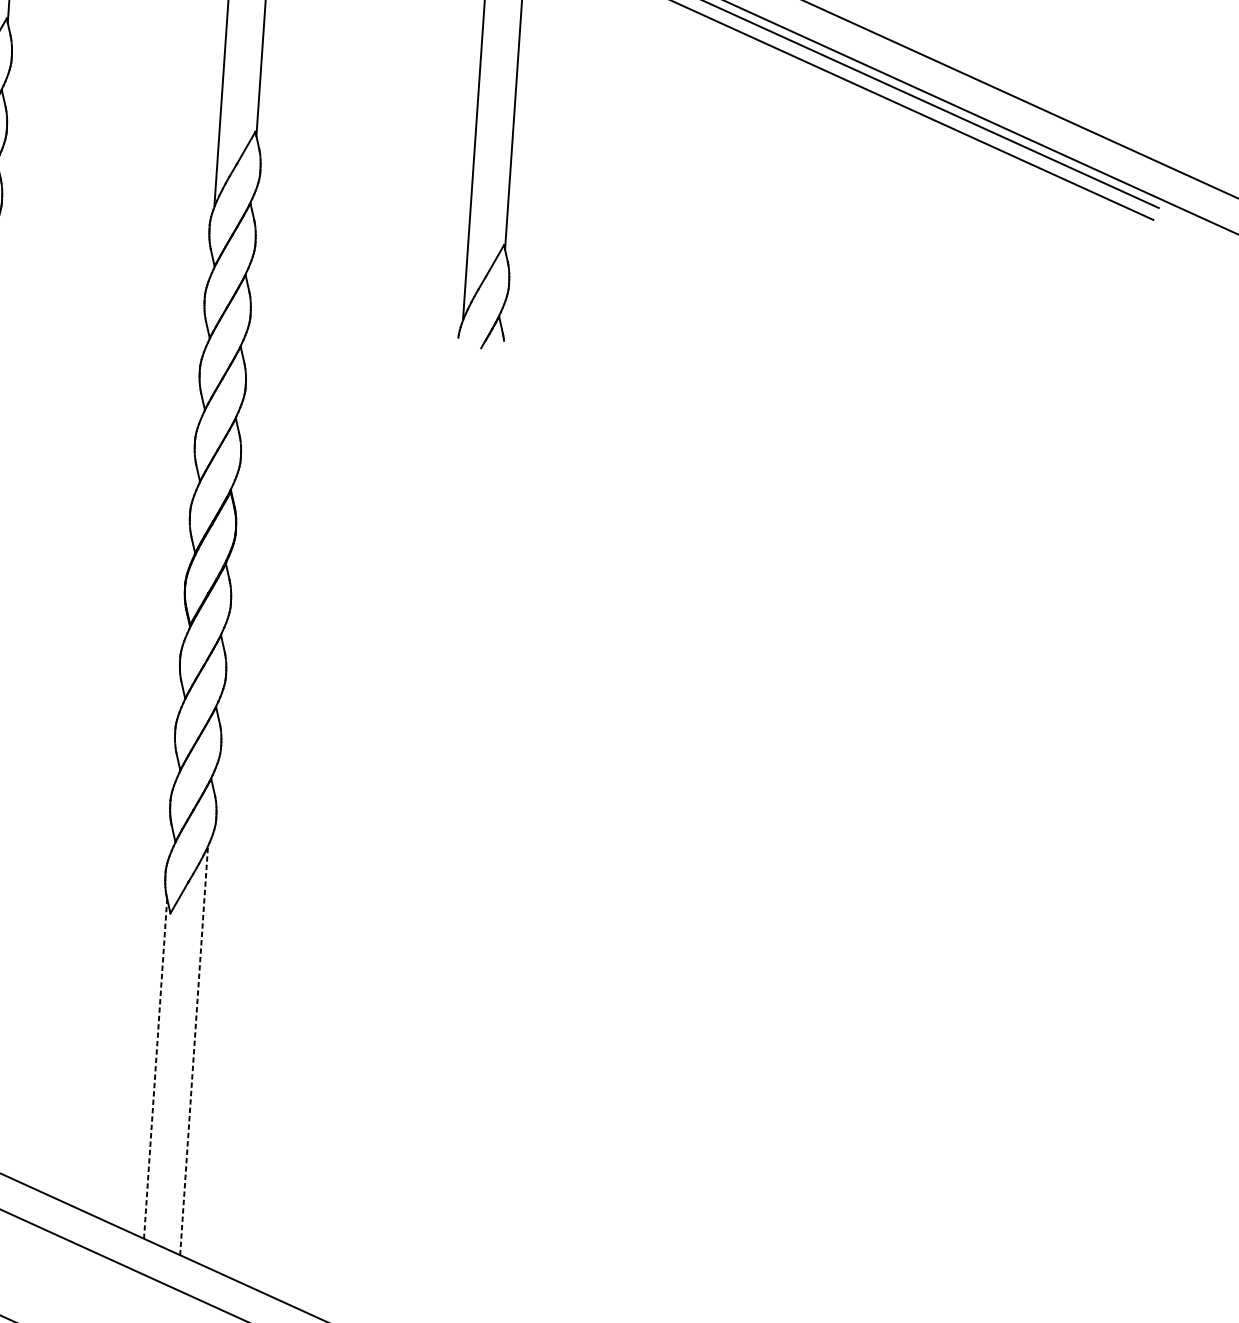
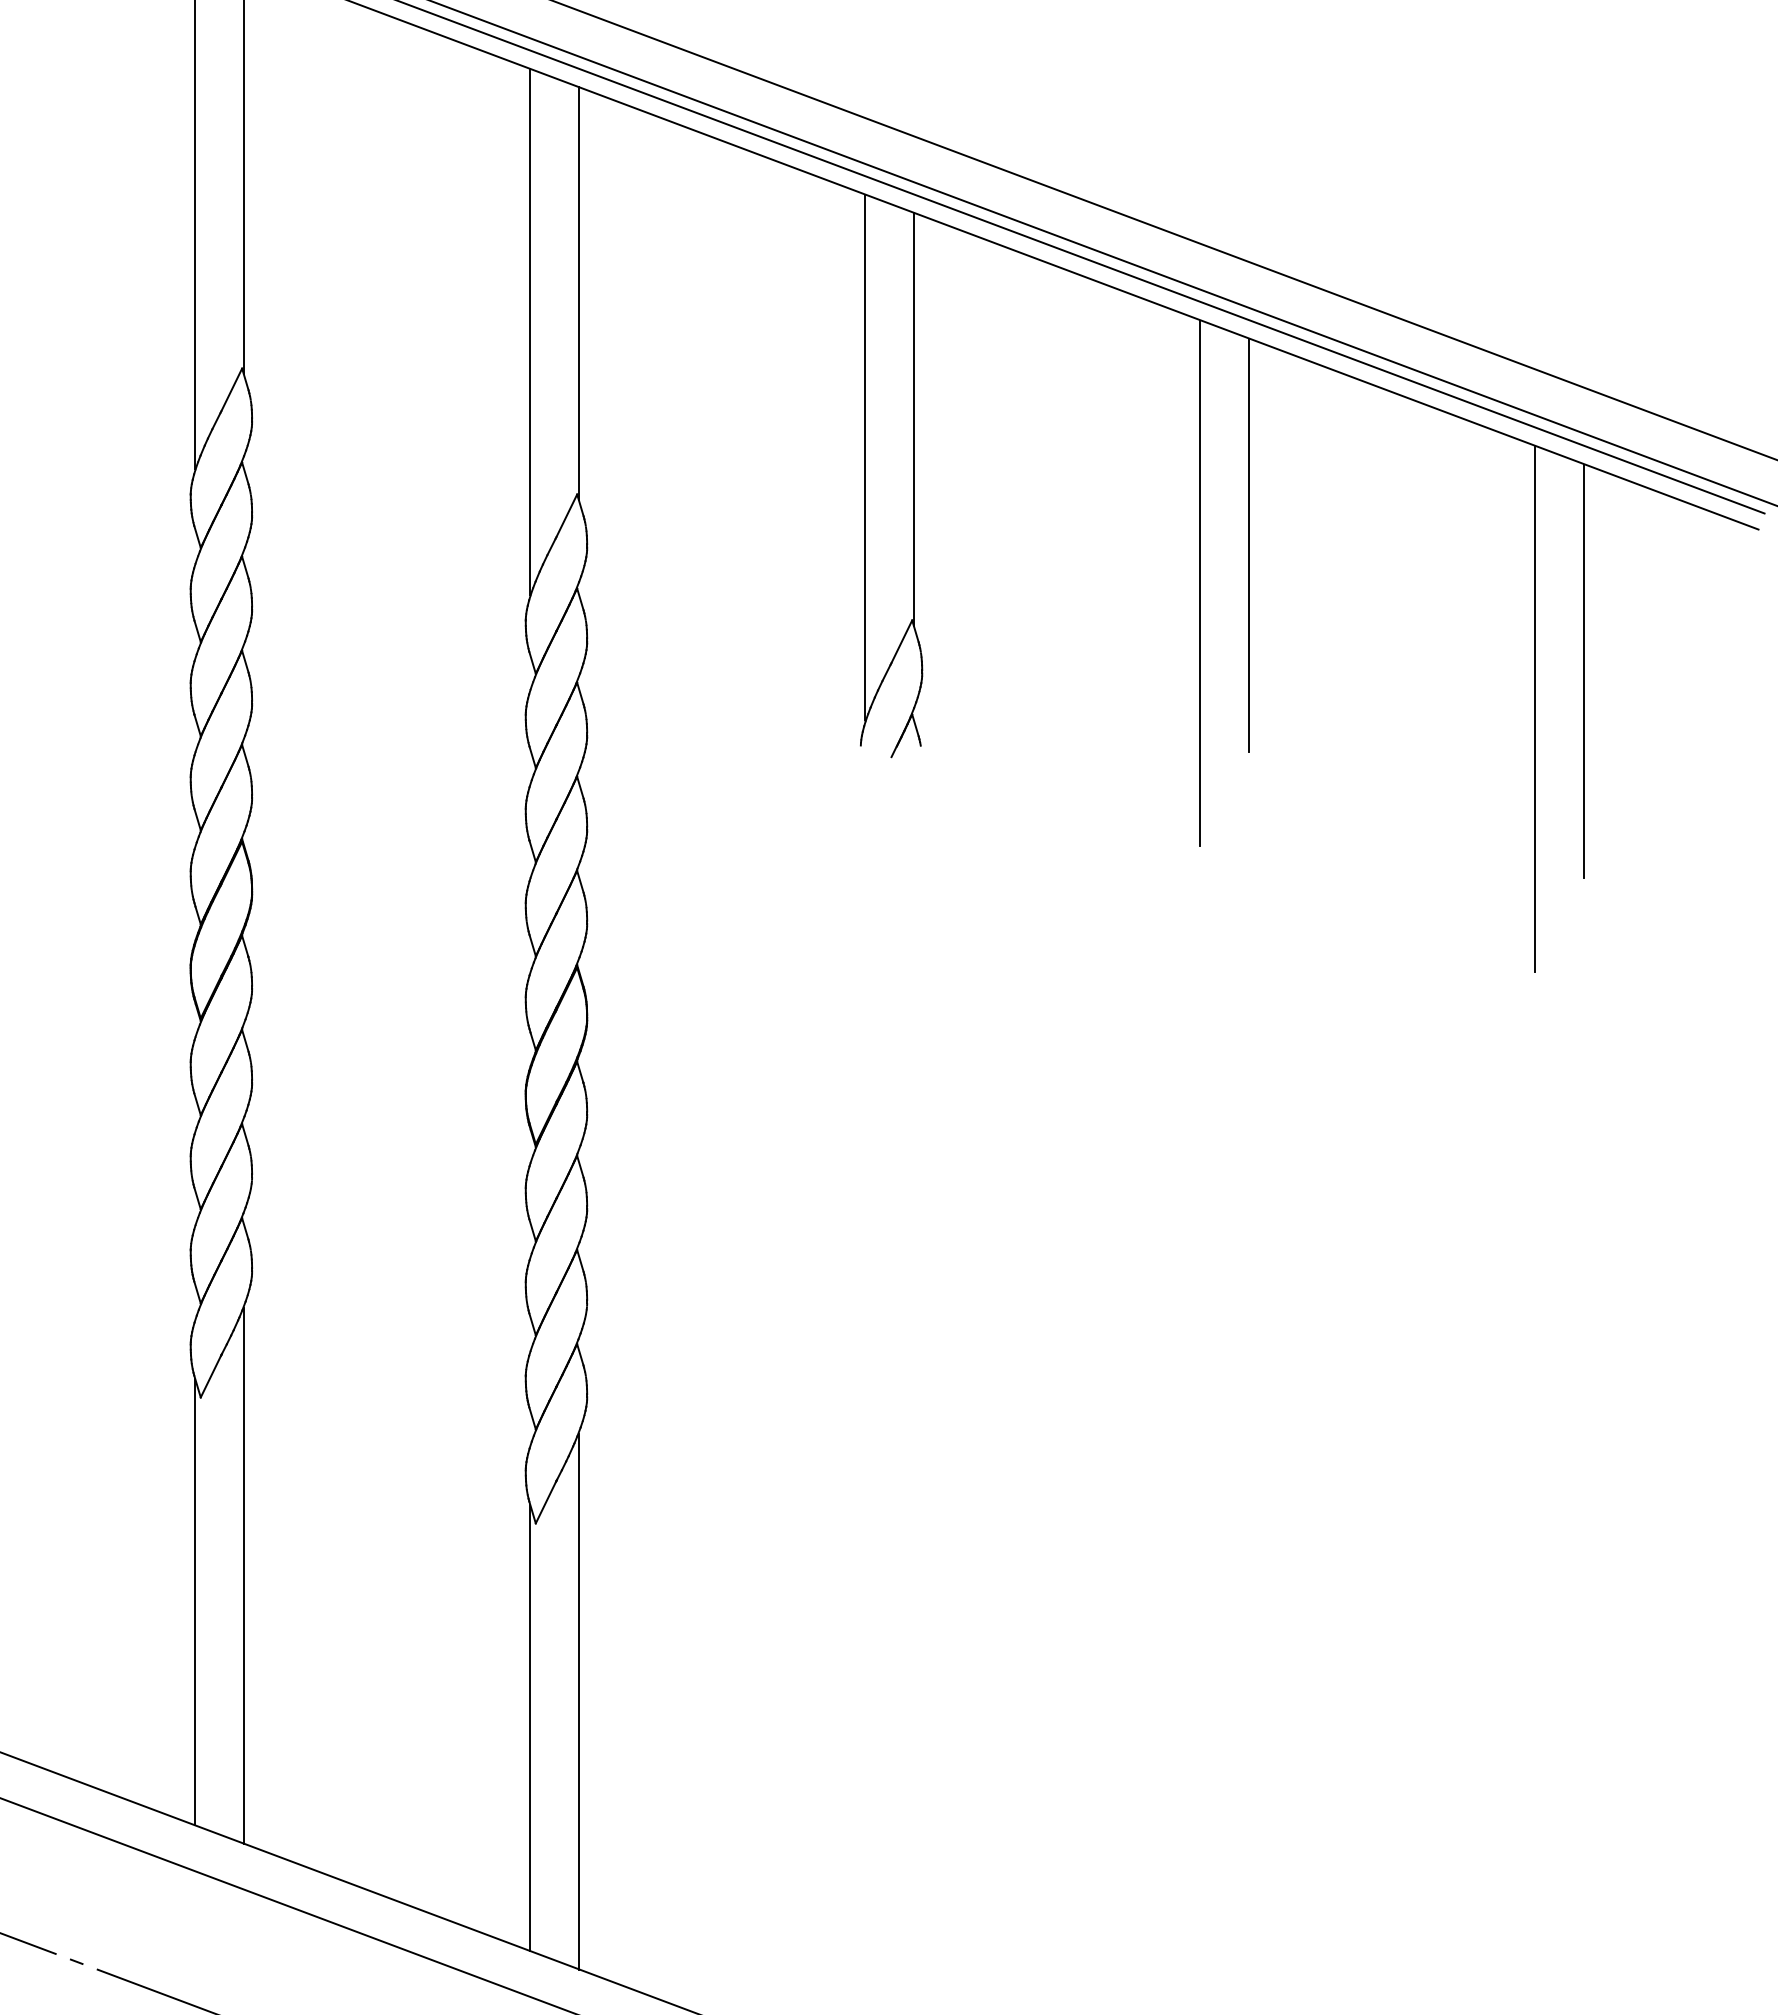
line: (764, 205) -> (1248, 545), added
line: (725, 232) -> (1200, 583), added
line: (1013, 318) -> (1584, 671), added
line: (974, 345) -> (1535, 709), added
line: (193, 1051) -> (578, 1701), dashed -> solid
line: (155, 1068) -> (530, 1727), dashed -> solid

